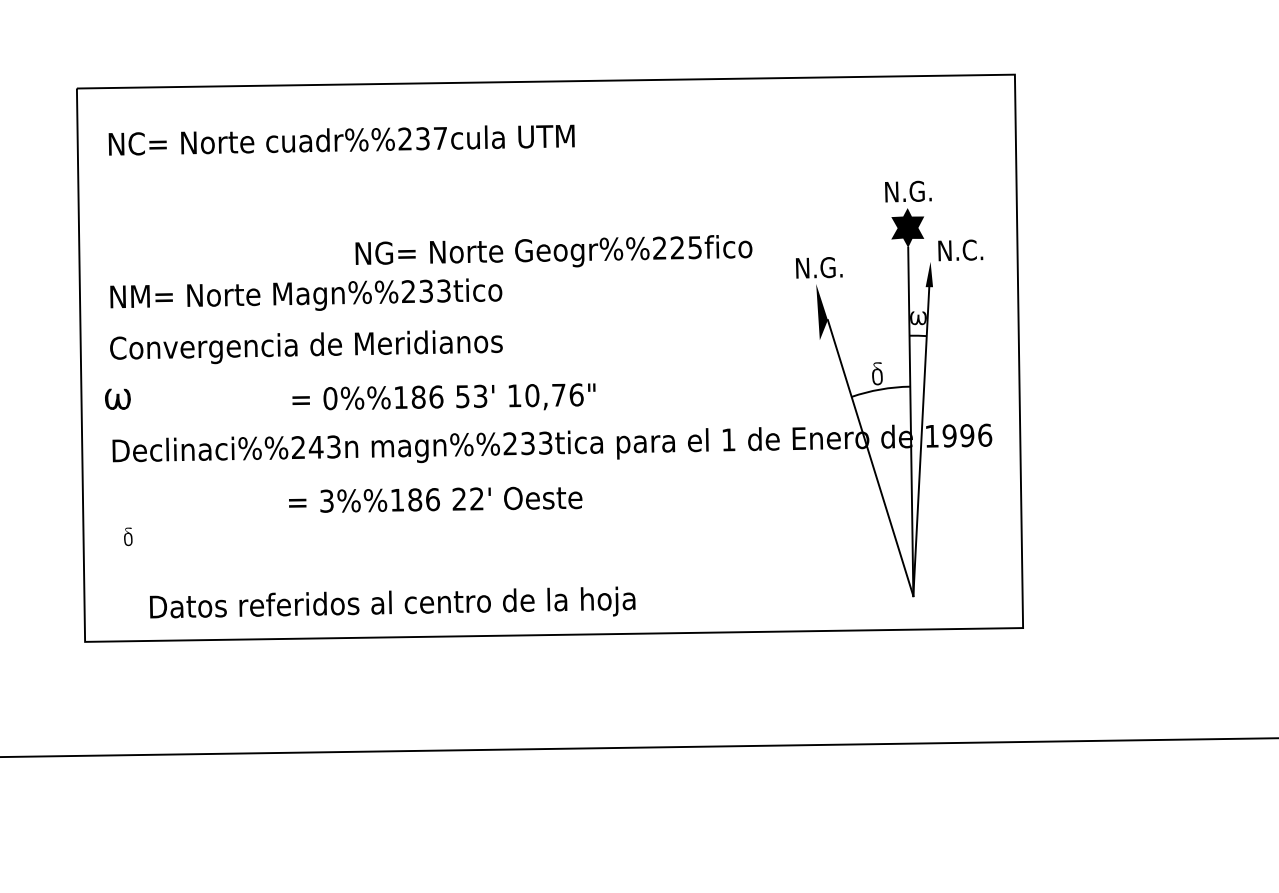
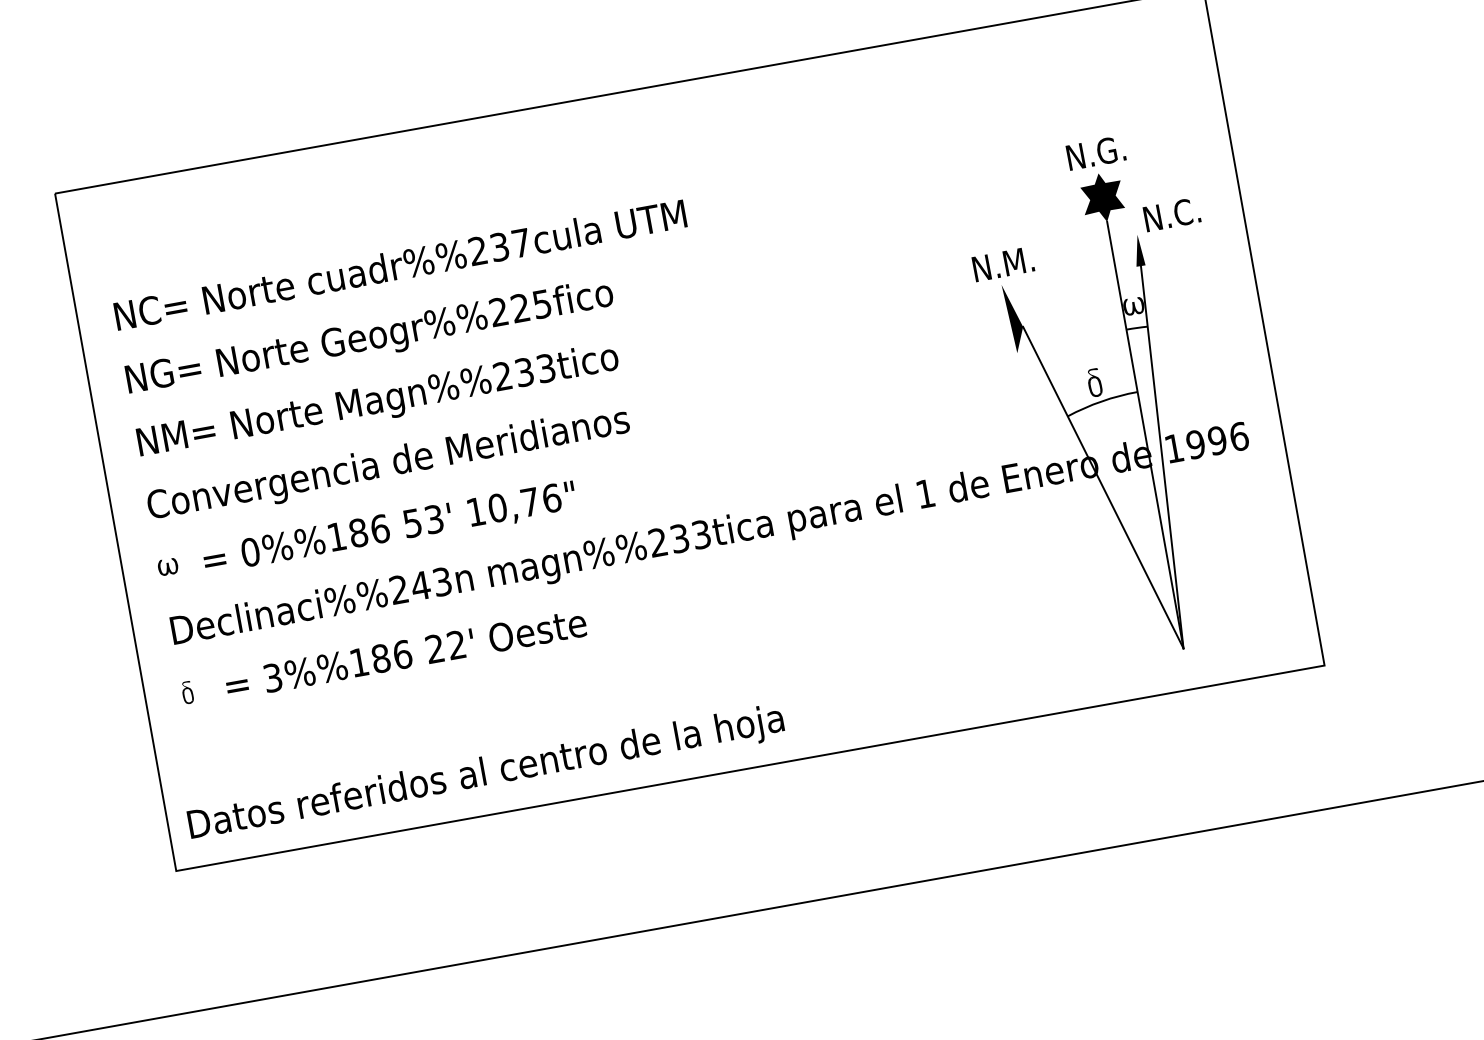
text: (341, 139) -> (400, 264), moved
text: (553, 251) -> (369, 337), moved
text: (832, 267) -> (1018, 261), N.G. -> N.M.
text: (443, 396) -> (388, 527), moved
part: (118, 399) -> (168, 566), size x0.62
text: (435, 499) -> (405, 654), moved
part: (128, 536) -> (187, 692), moved
text: (392, 602) -> (485, 770), moved

